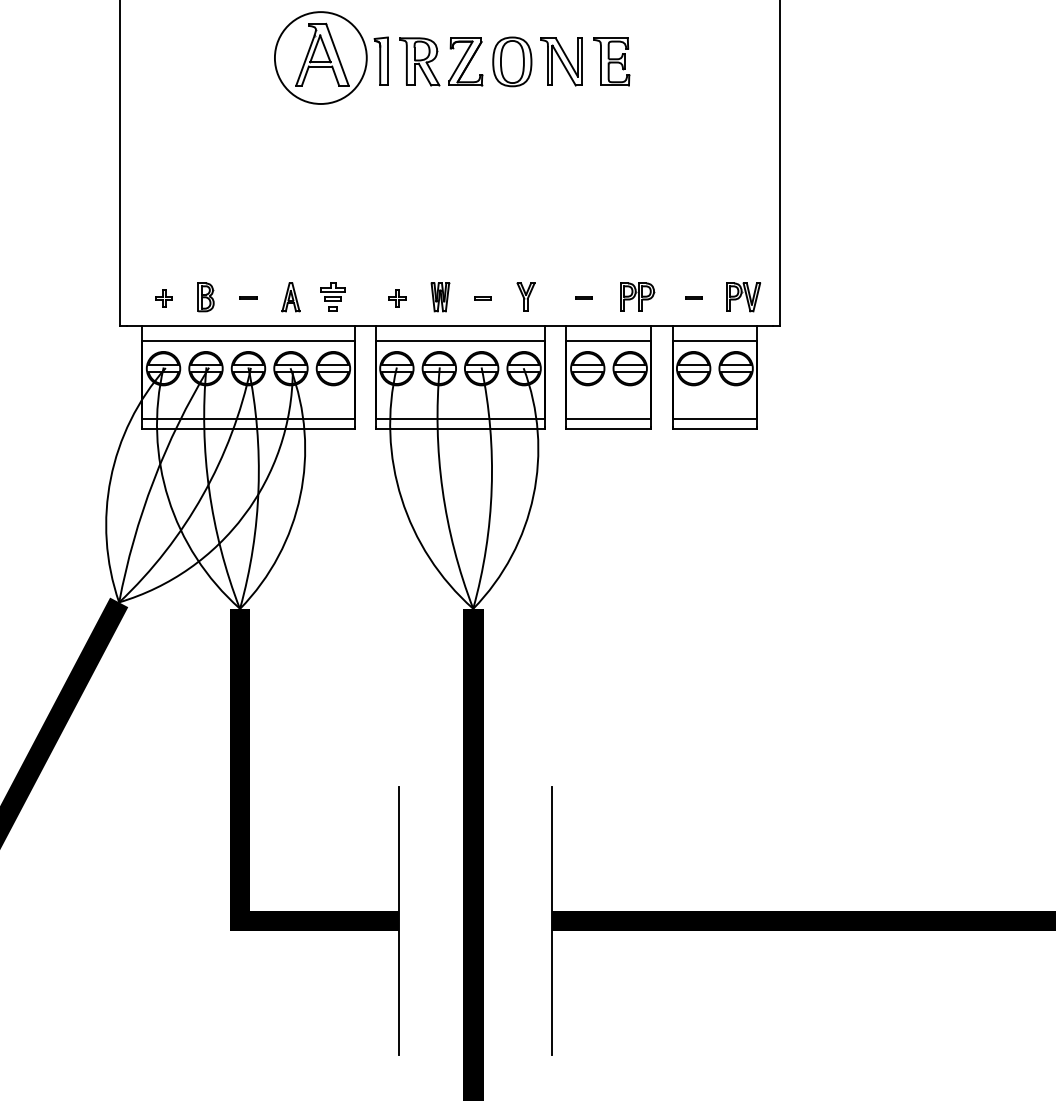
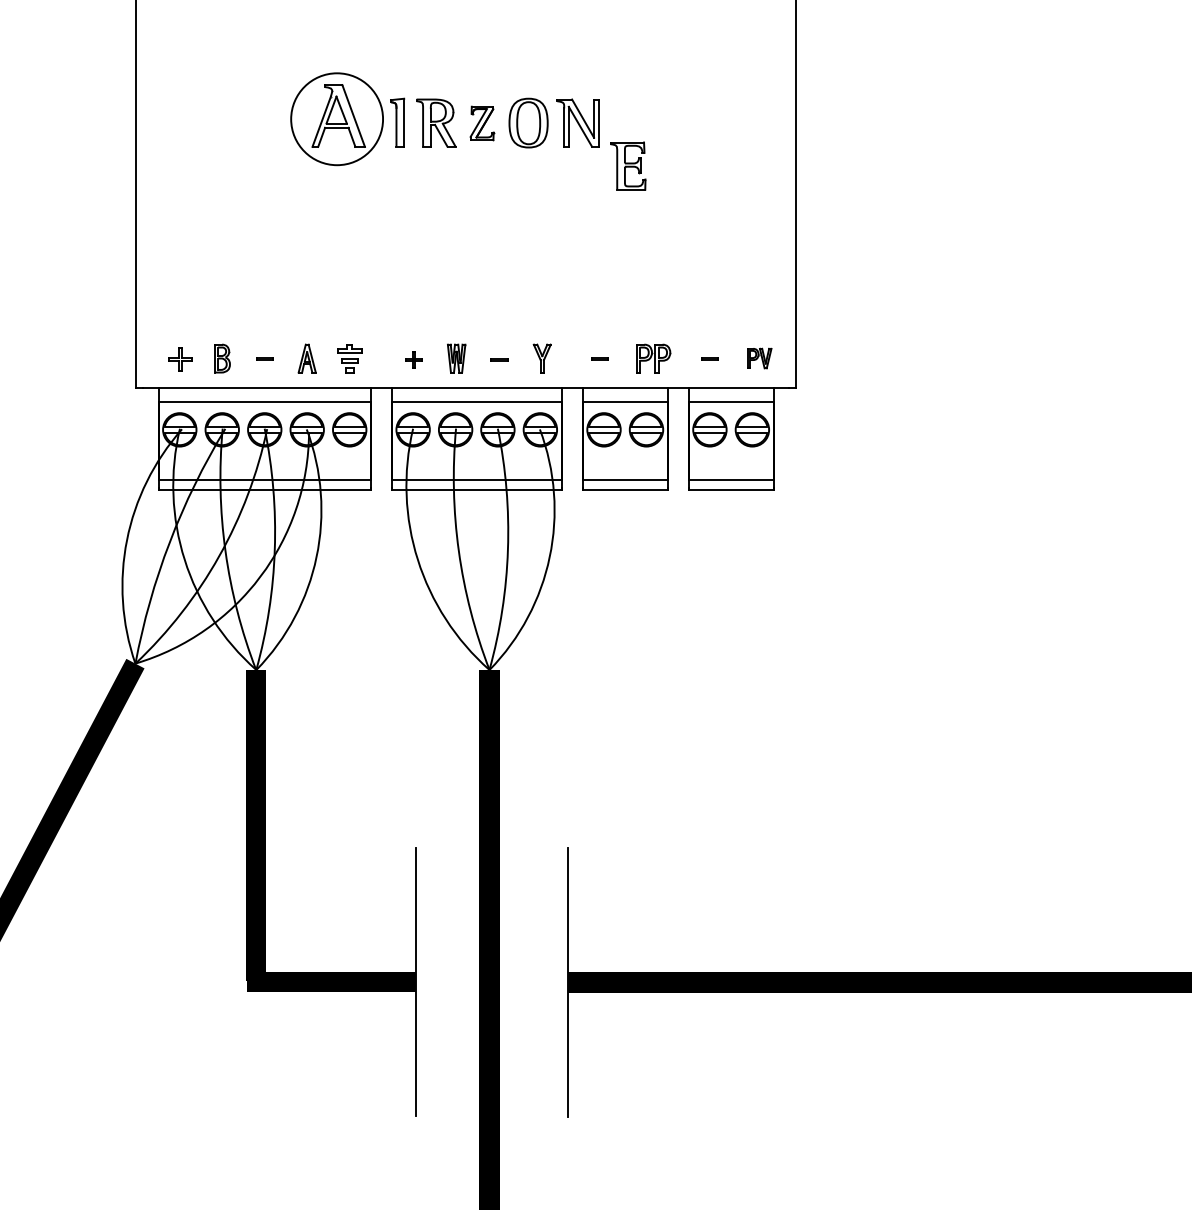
part: (612, 61) -> (628, 165), moved
part: (466, 62) -> (482, 123), size x0.7
part: (743, 297) -> (759, 358), size x0.7
part: (164, 298) -> (180, 359), size x1.4

